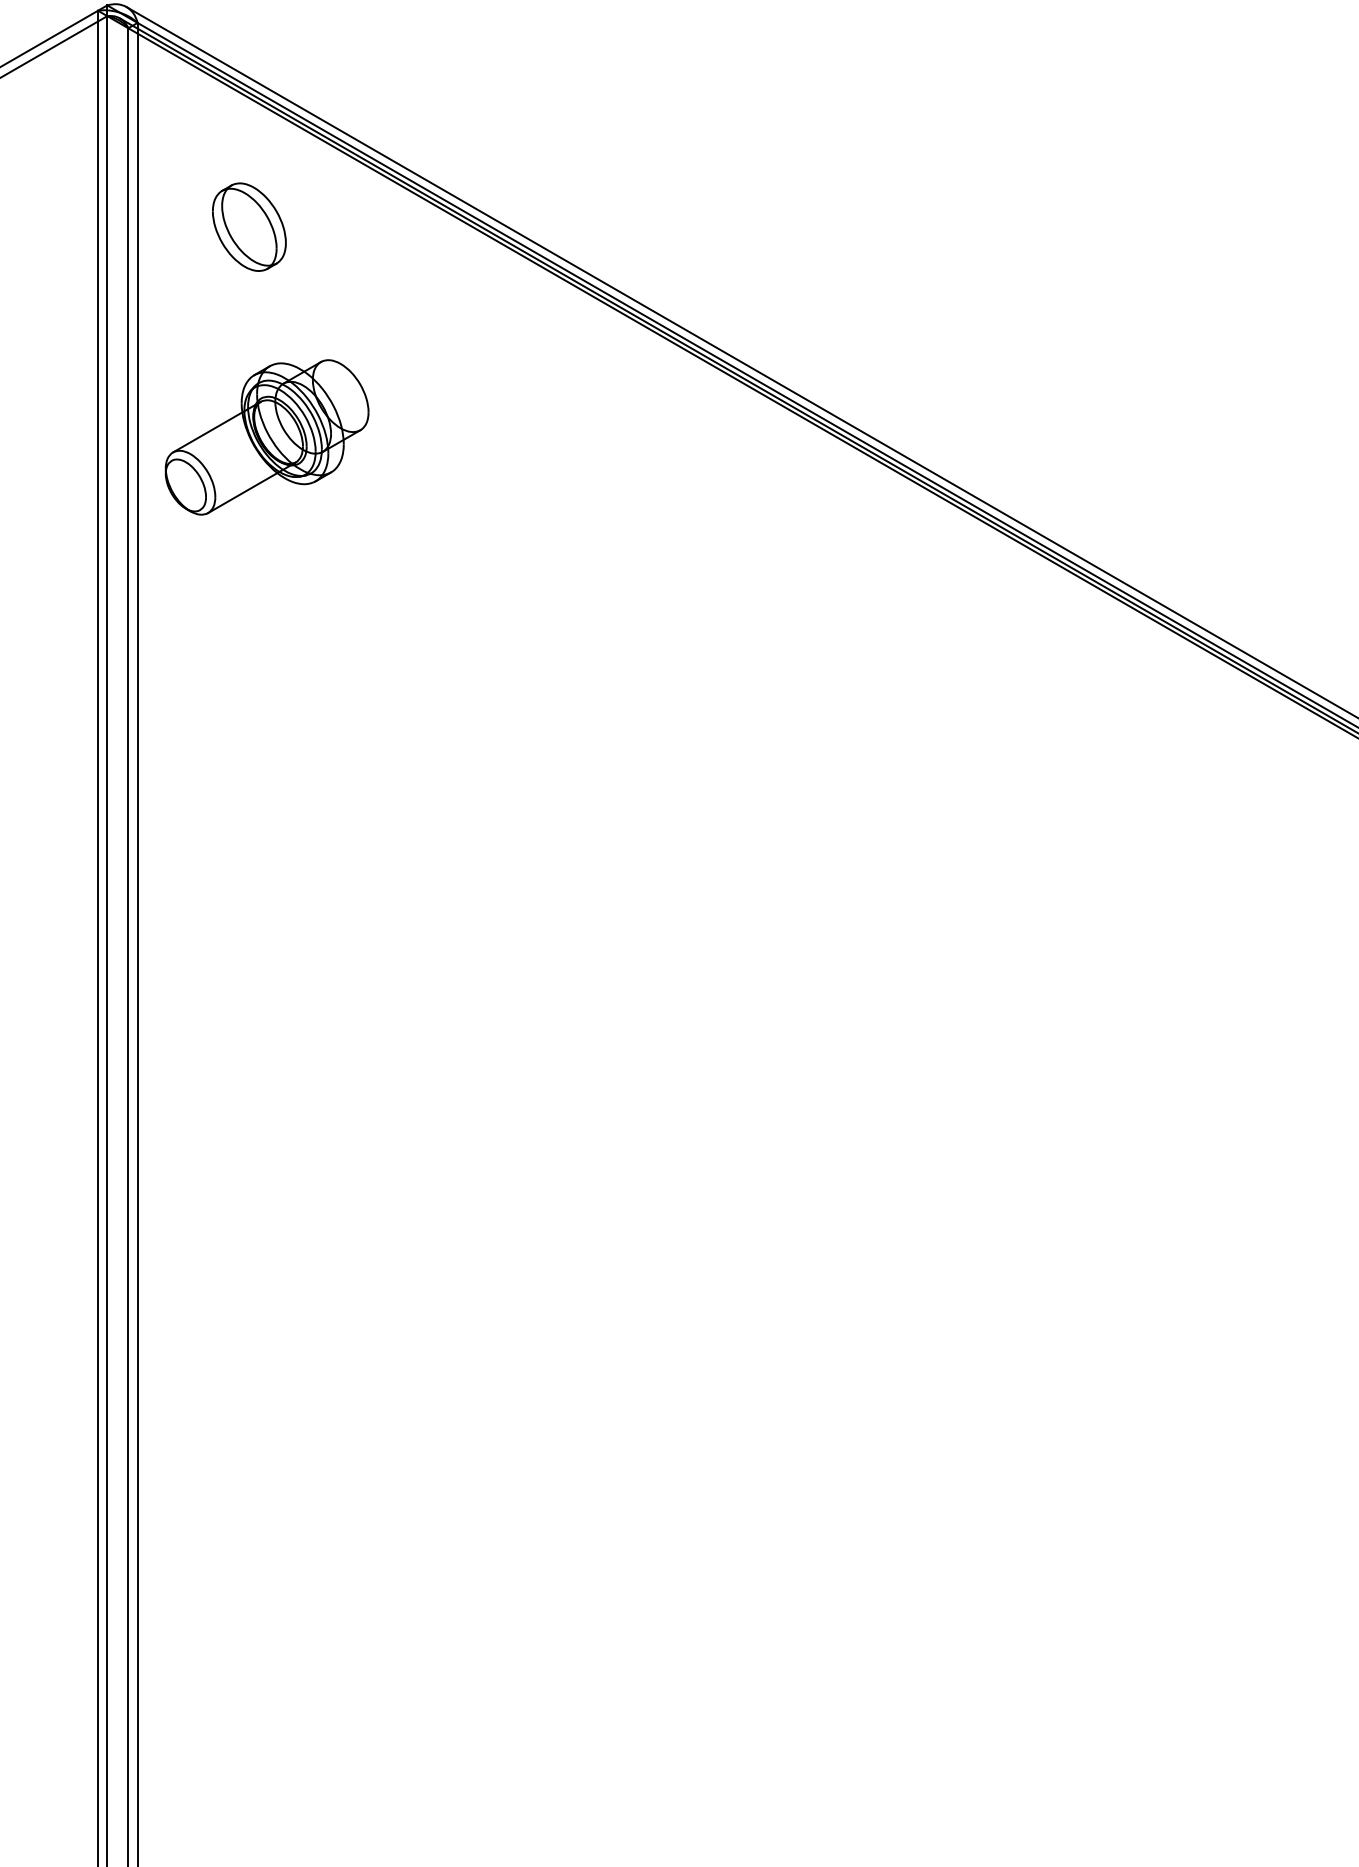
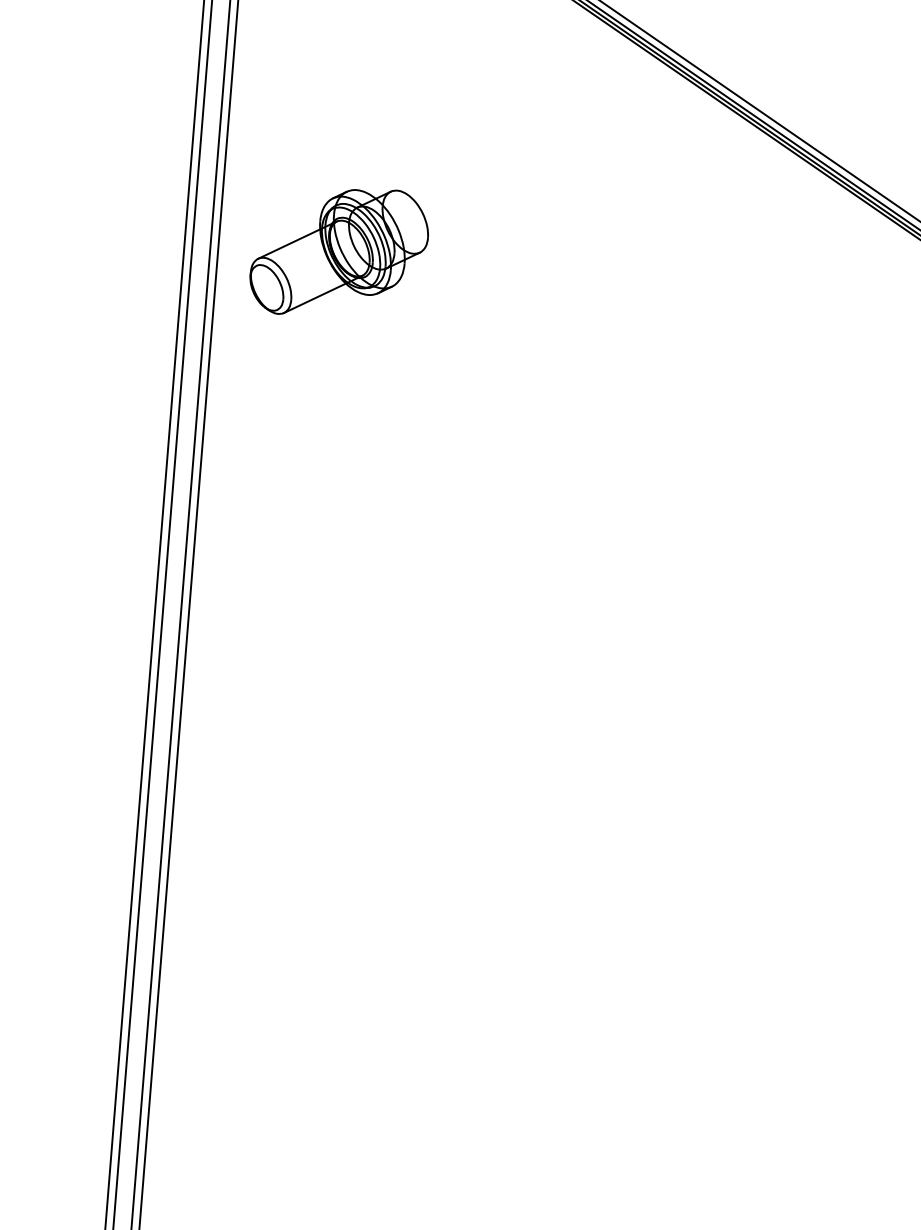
part: (266, 437) -> (339, 252), moved

